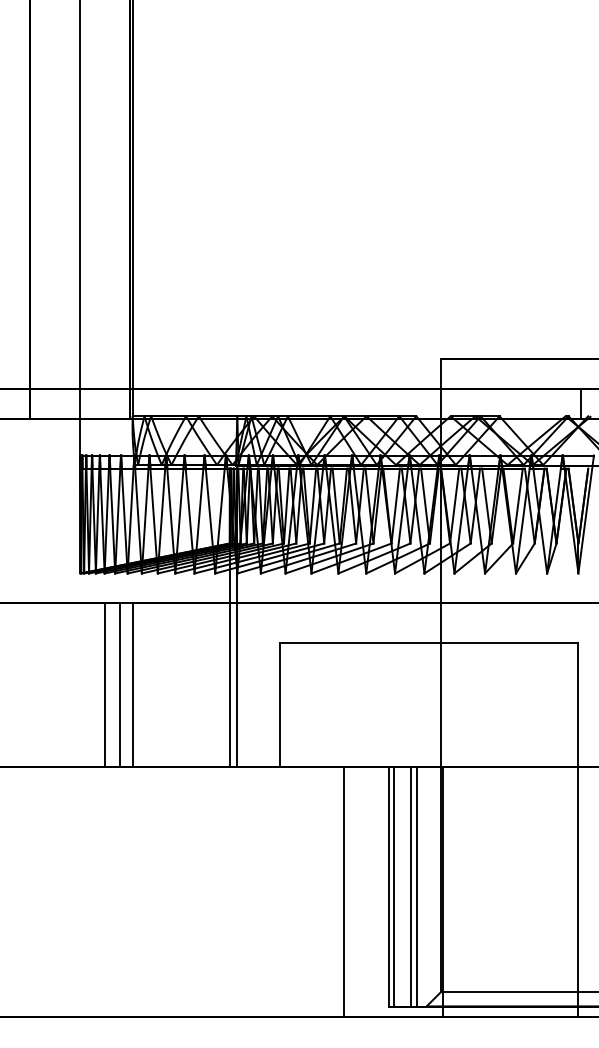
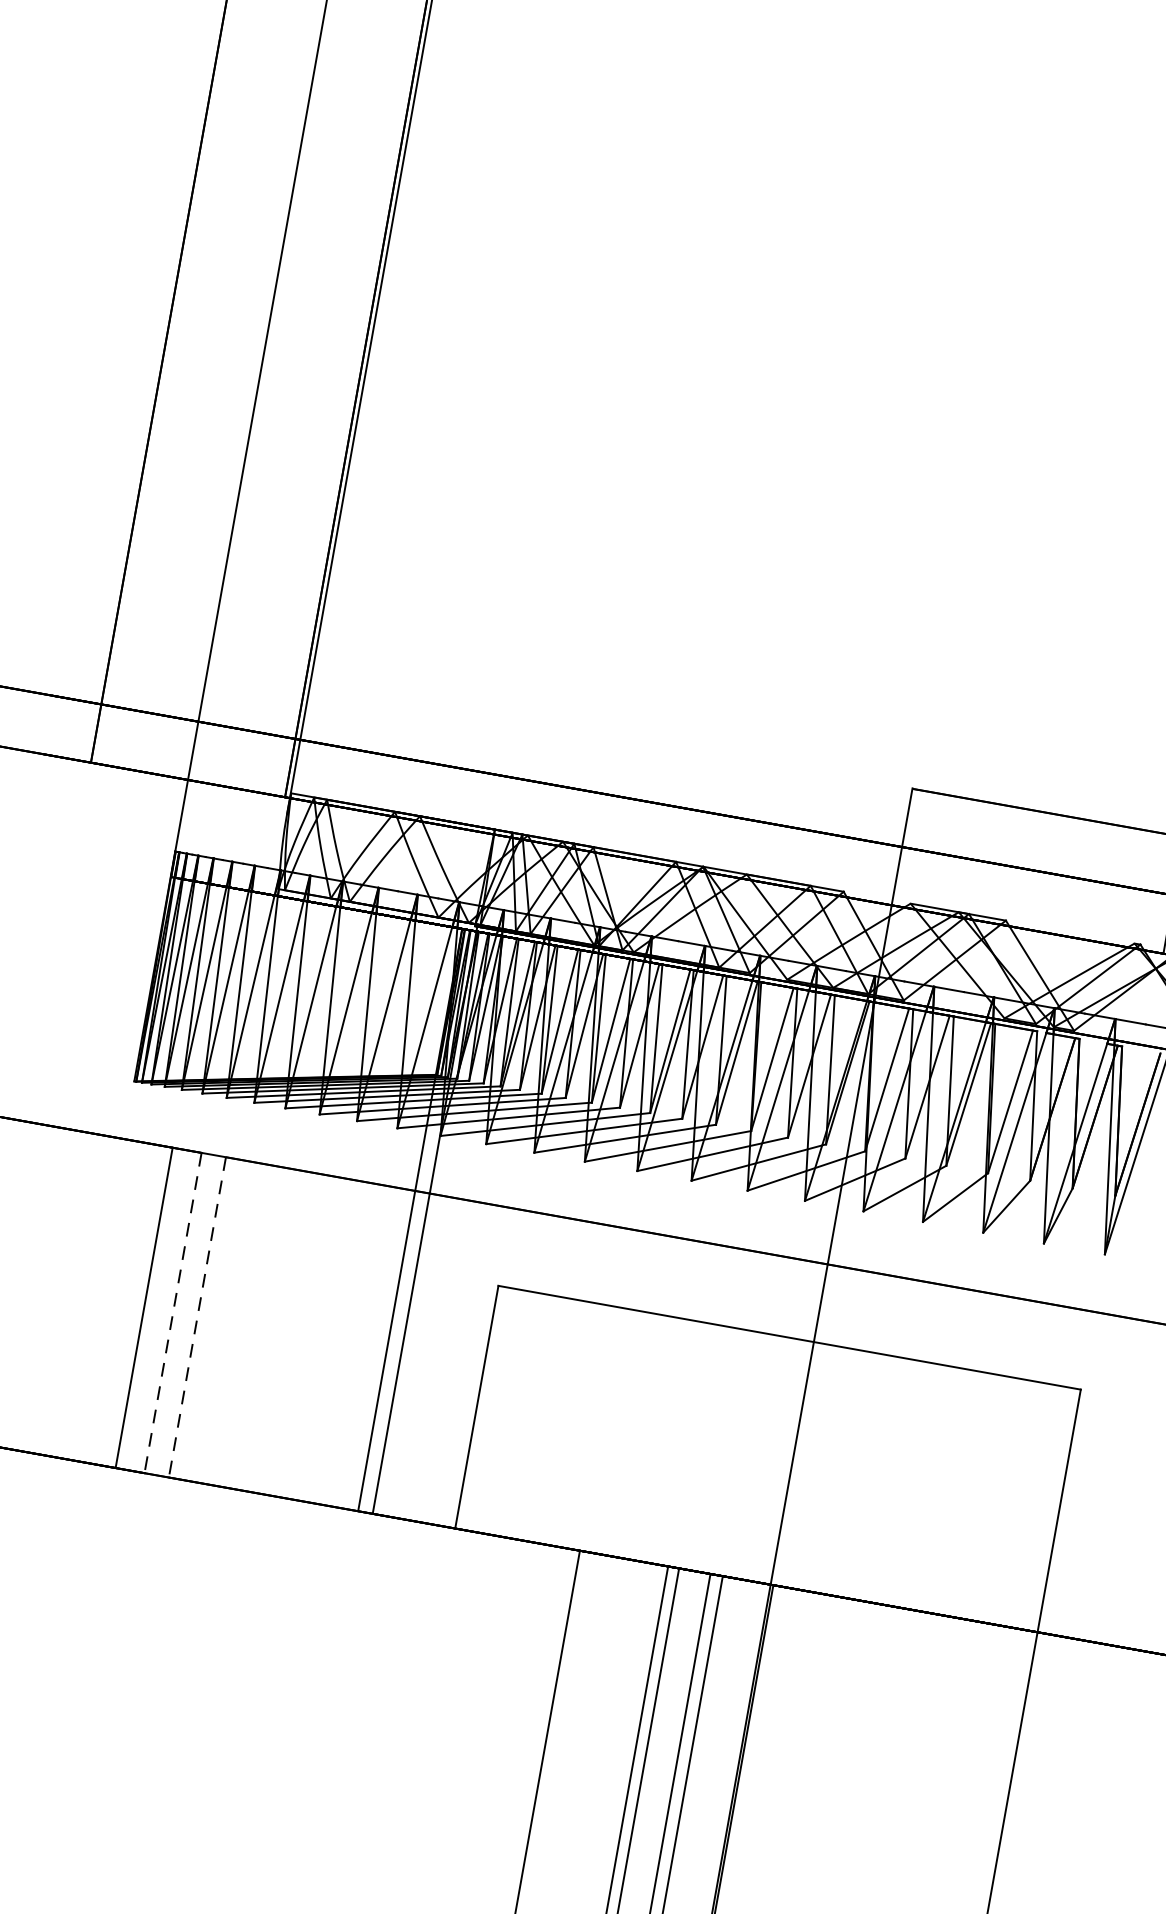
line: (120, 685) -> (173, 1313), solid -> dashed
line: (132, 685) -> (197, 1317), solid -> dashed

